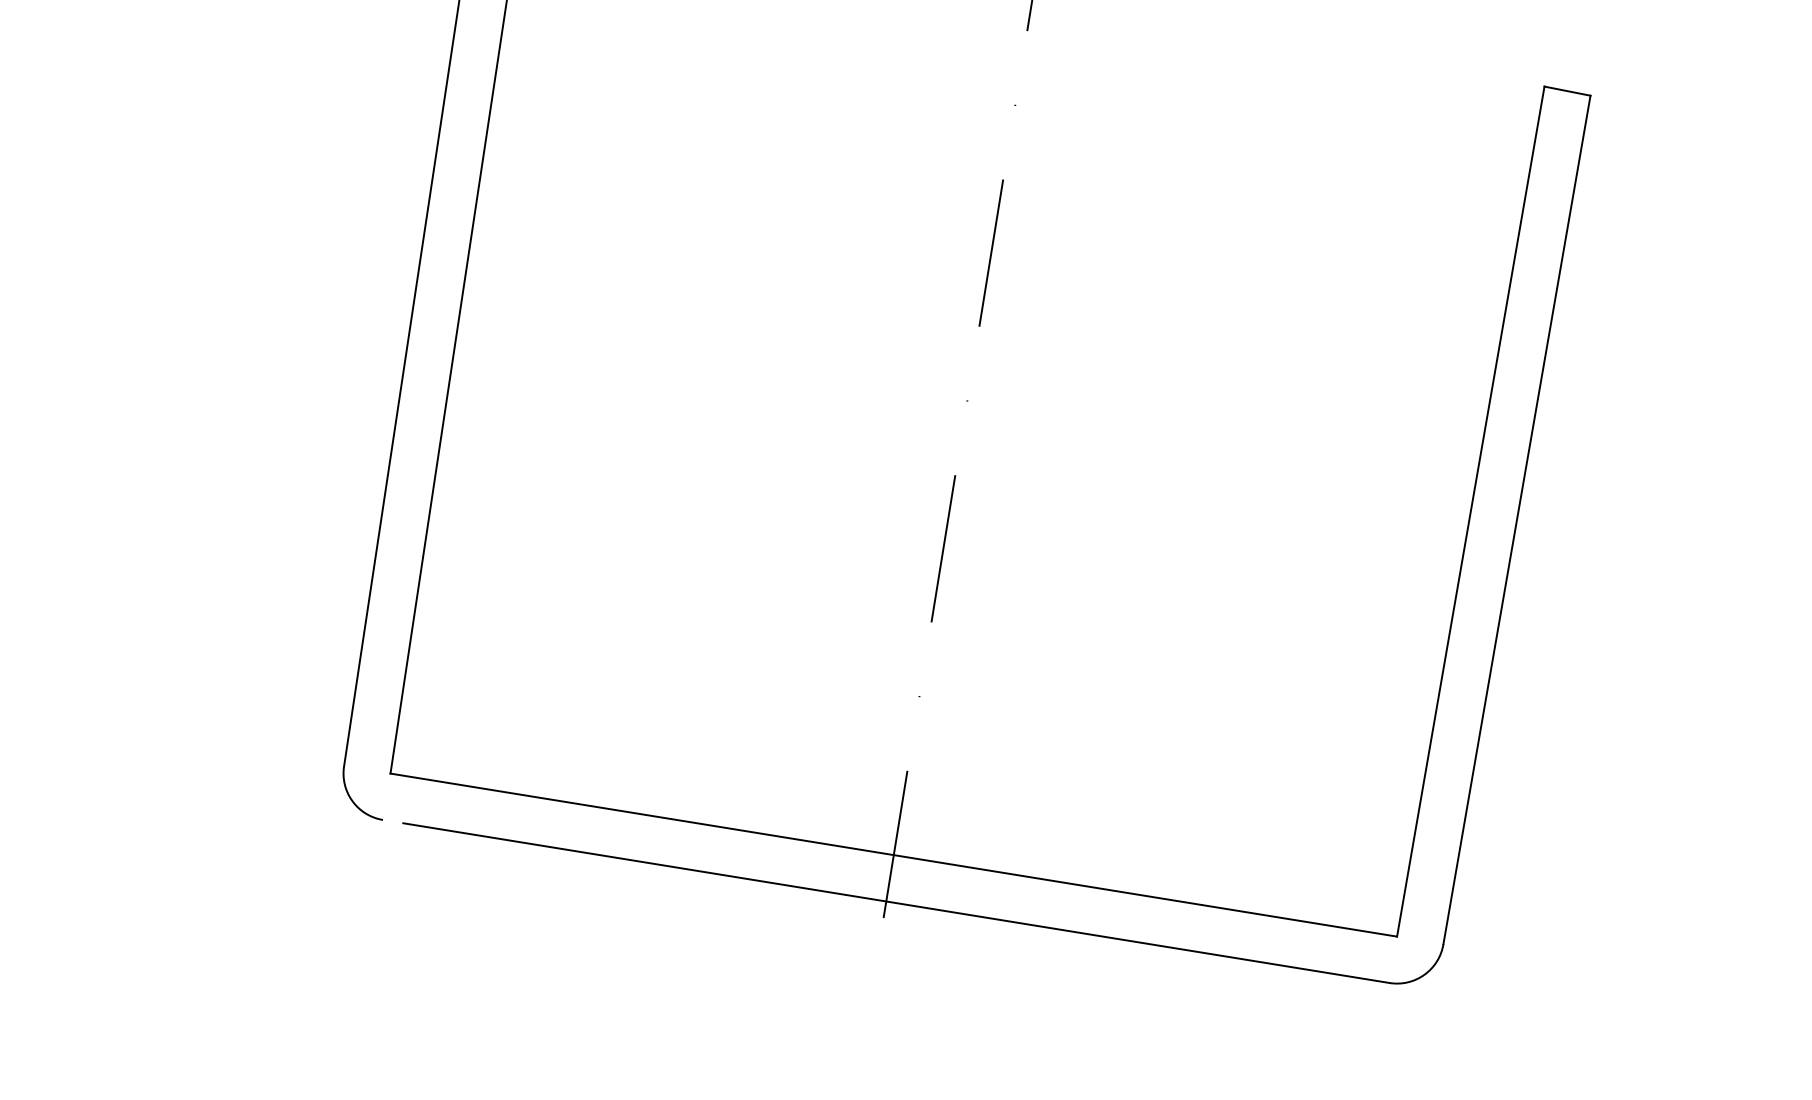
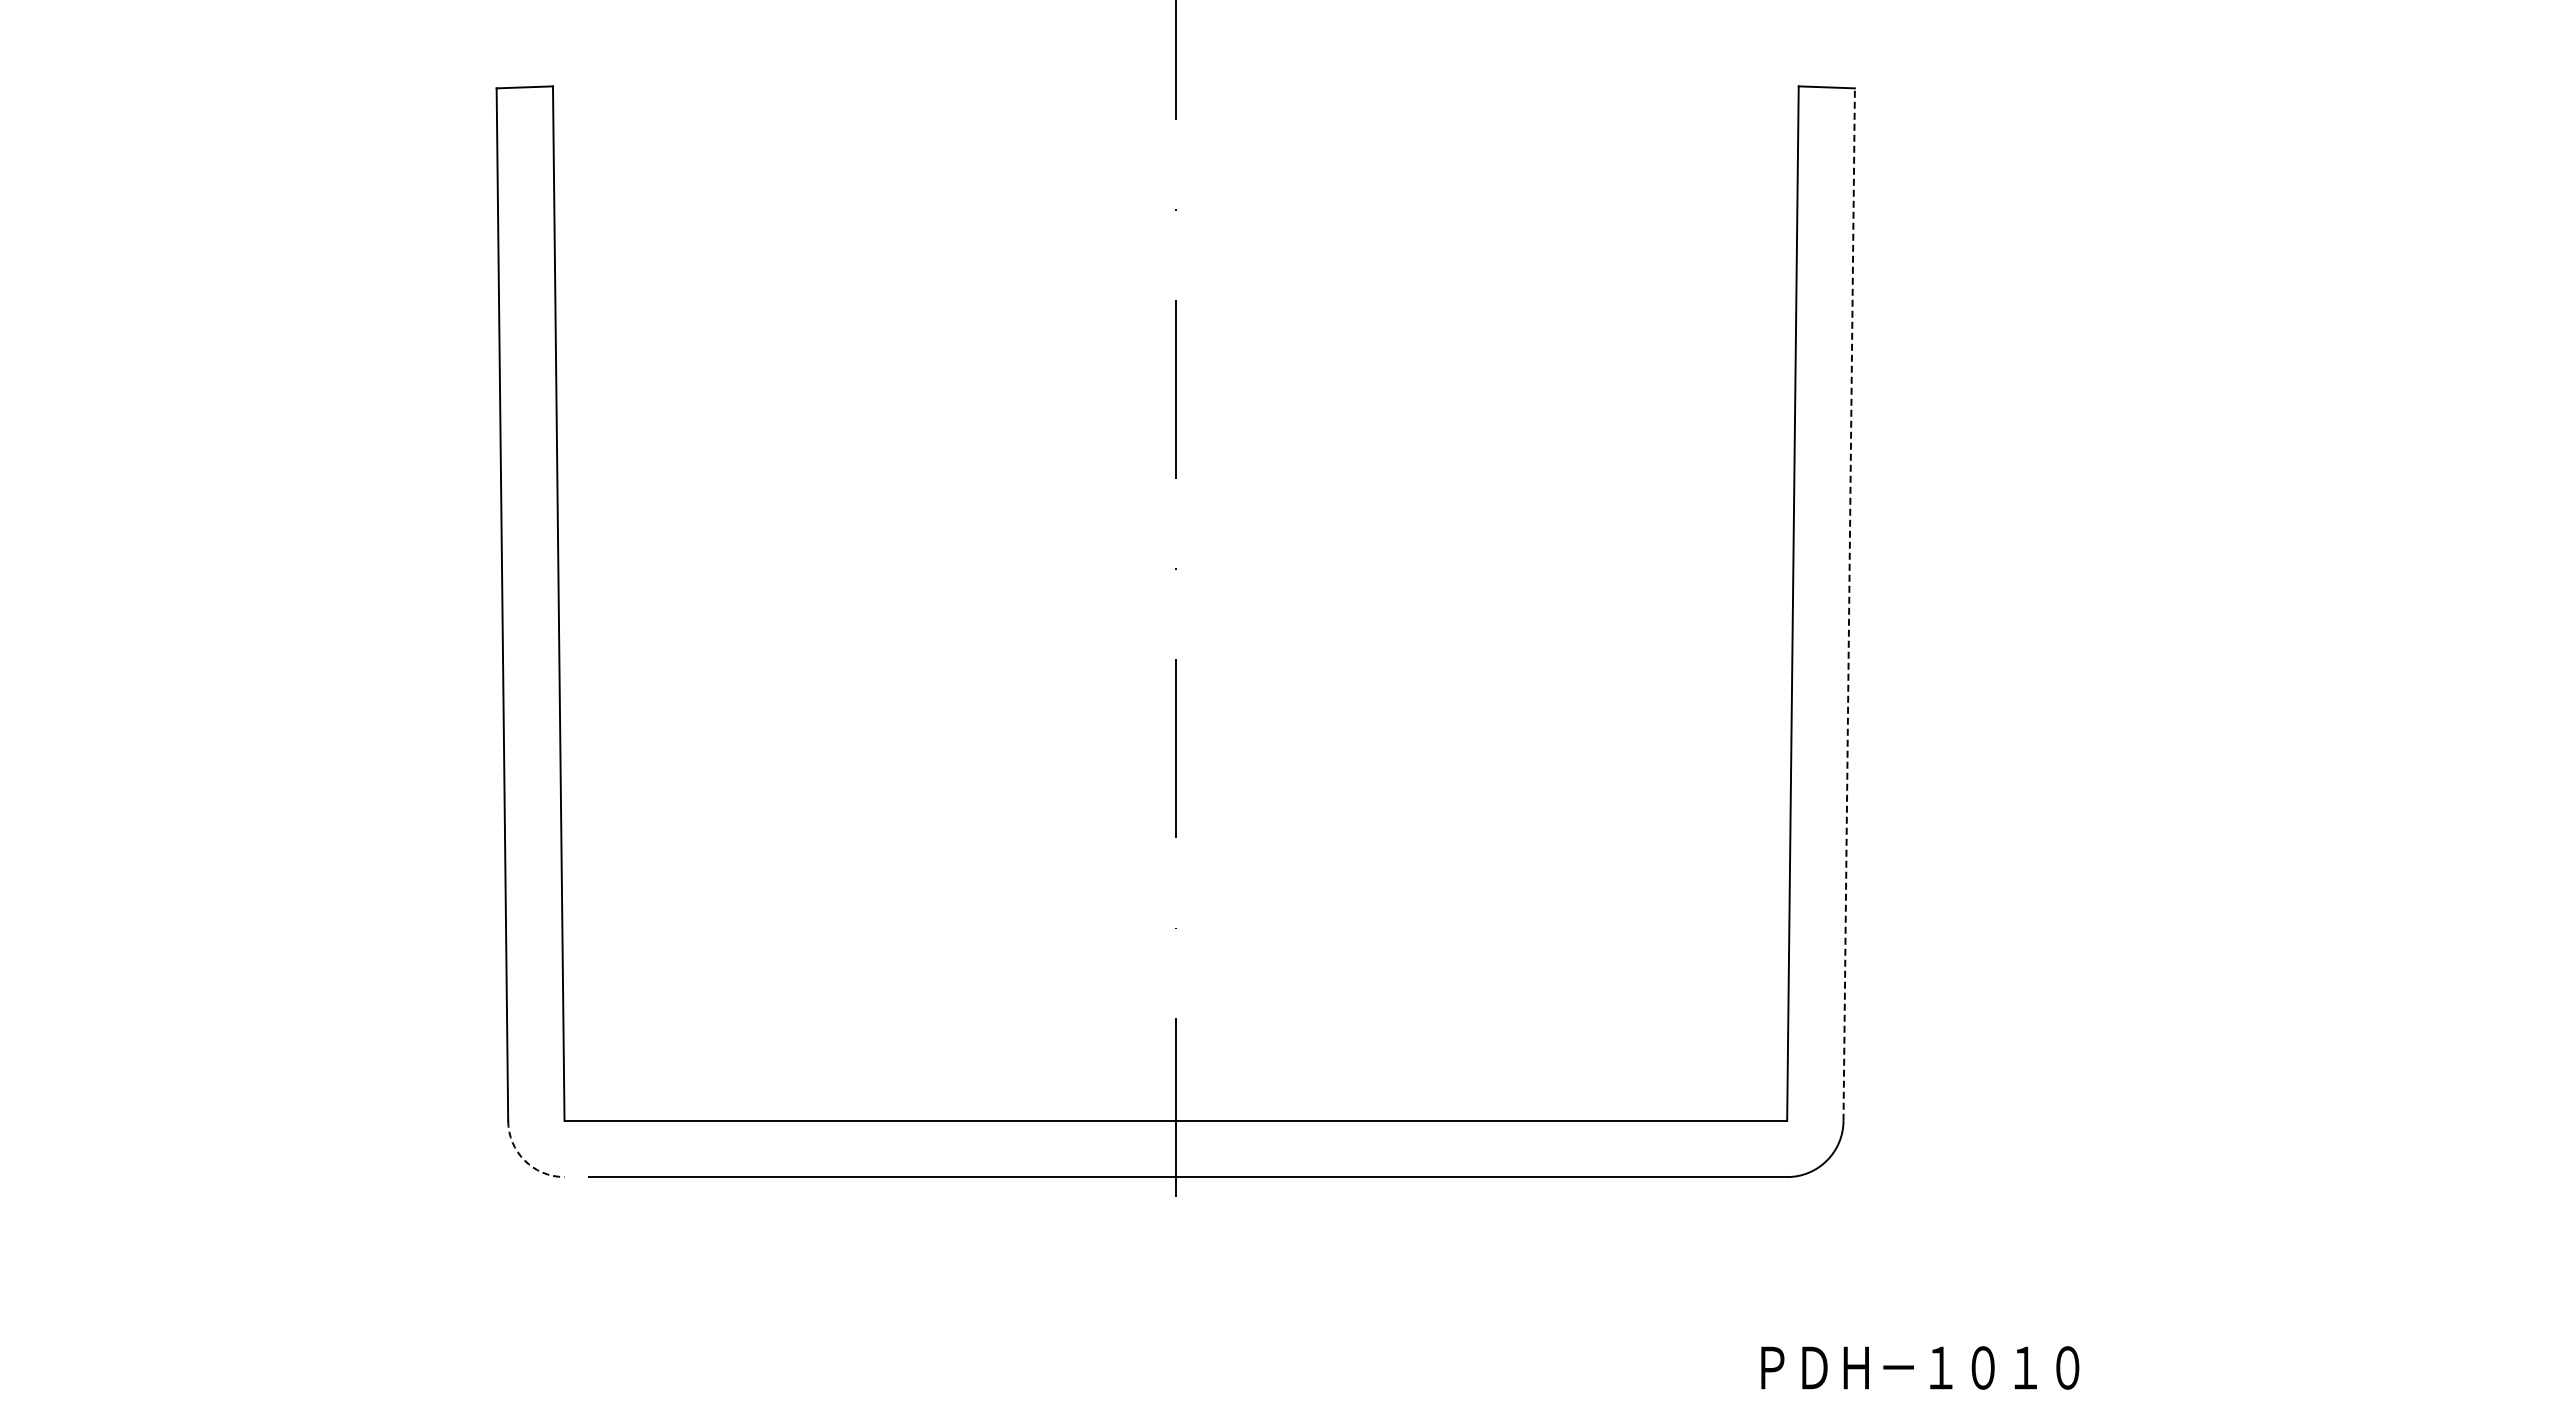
line: (1517, 519) -> (1849, 604), solid -> dashed
arc: (352, 800) -> (524, 1160), solid -> dashed

